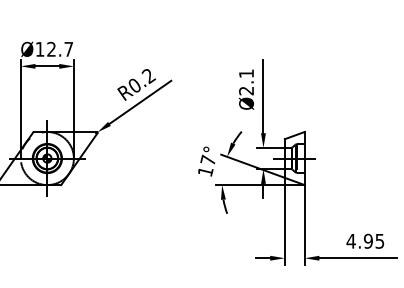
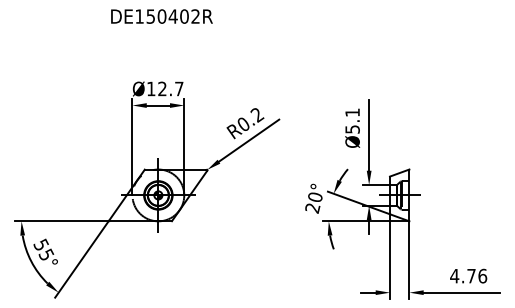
text: (246, 90) -> (352, 129), Ø2.1 -> Ø5.1
text: (206, 165) -> (313, 202), 17° -> 20°
text: (374, 240) -> (477, 275), 4.95 -> 4.76

